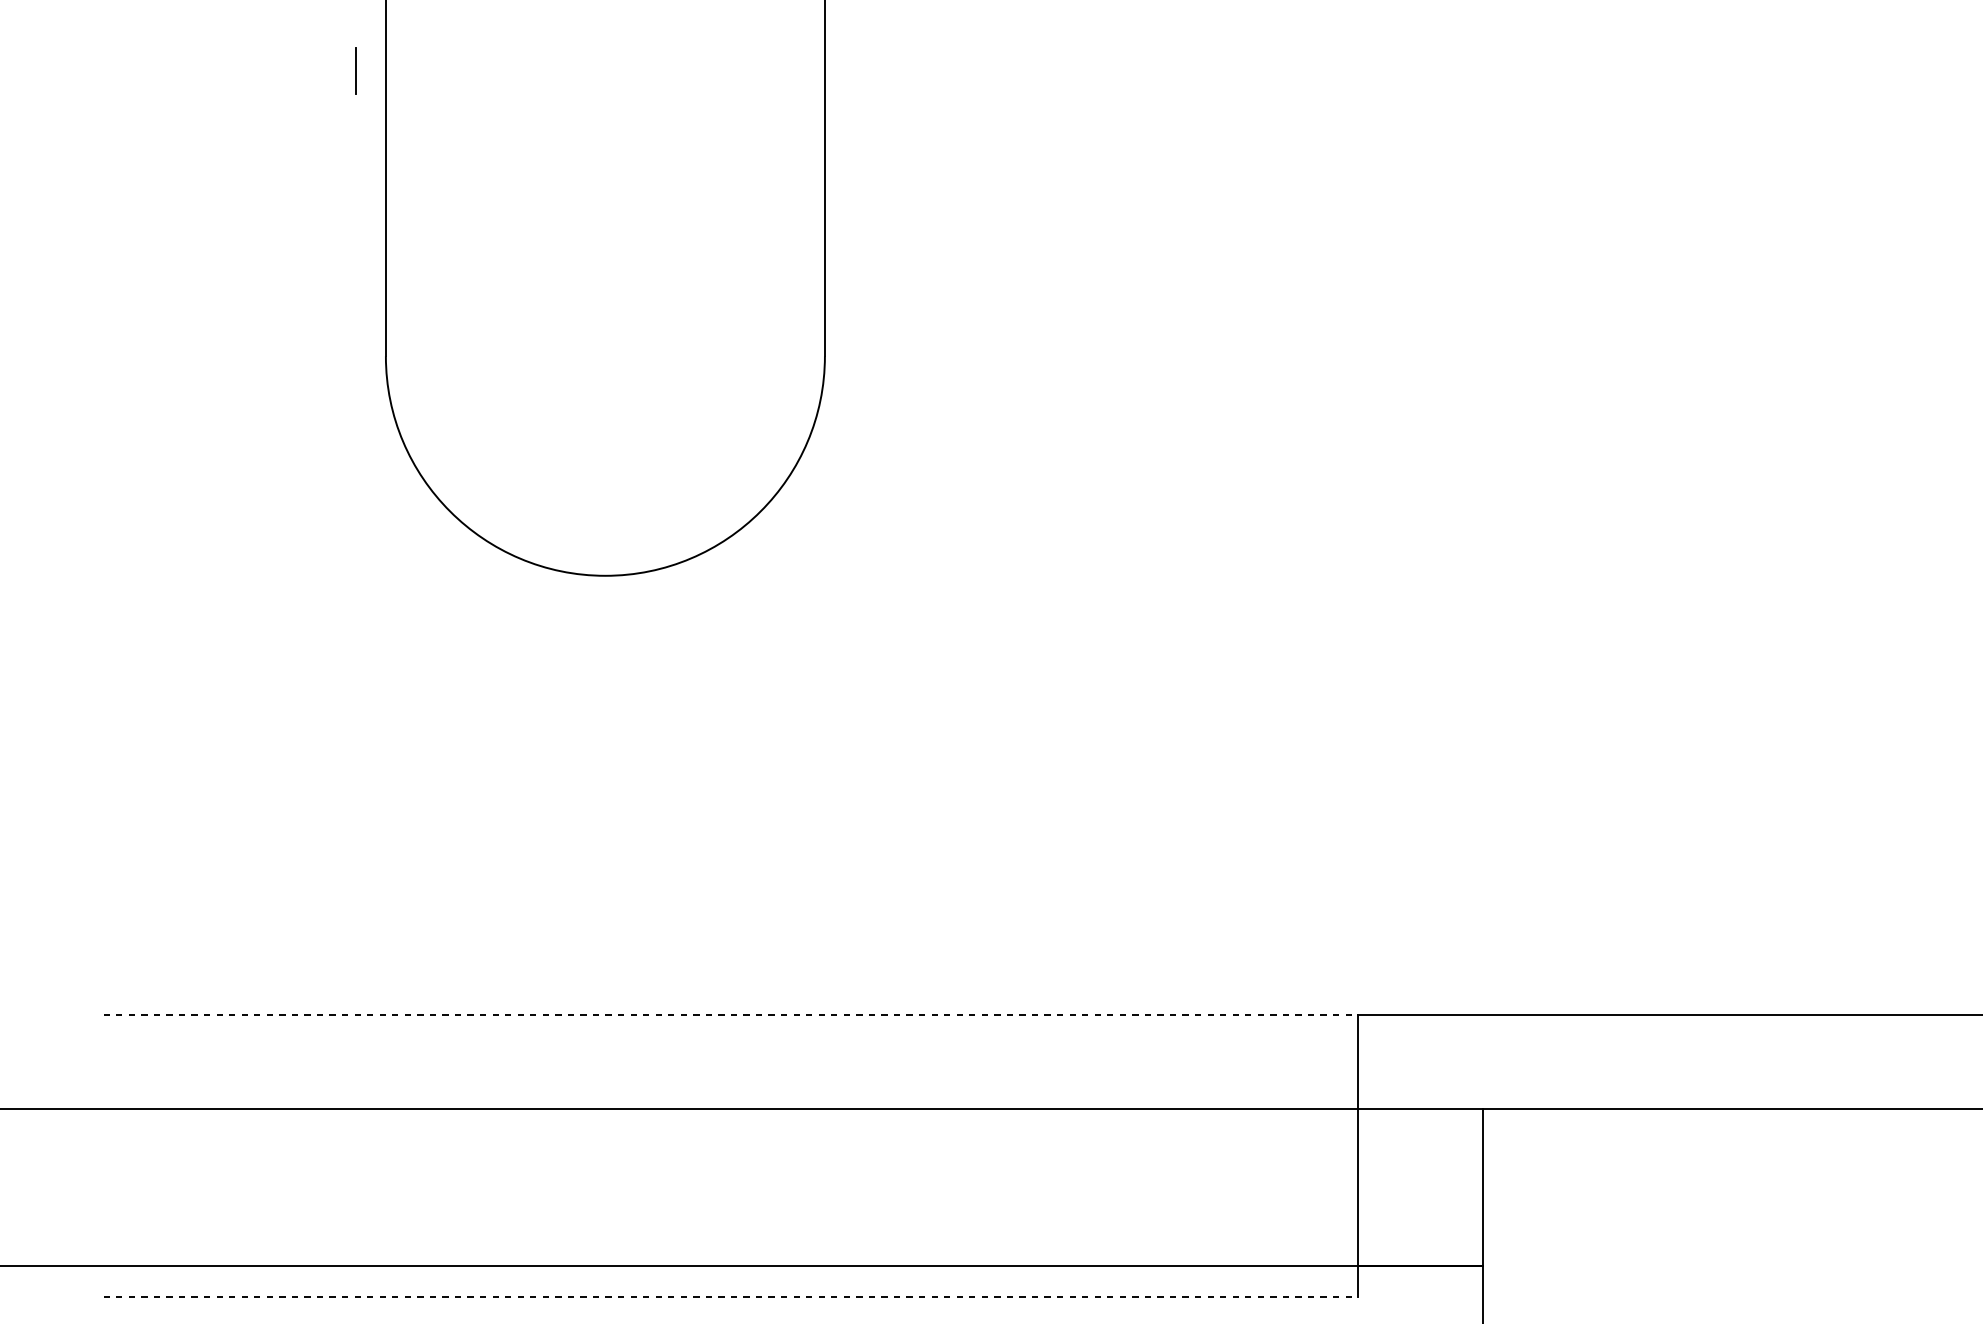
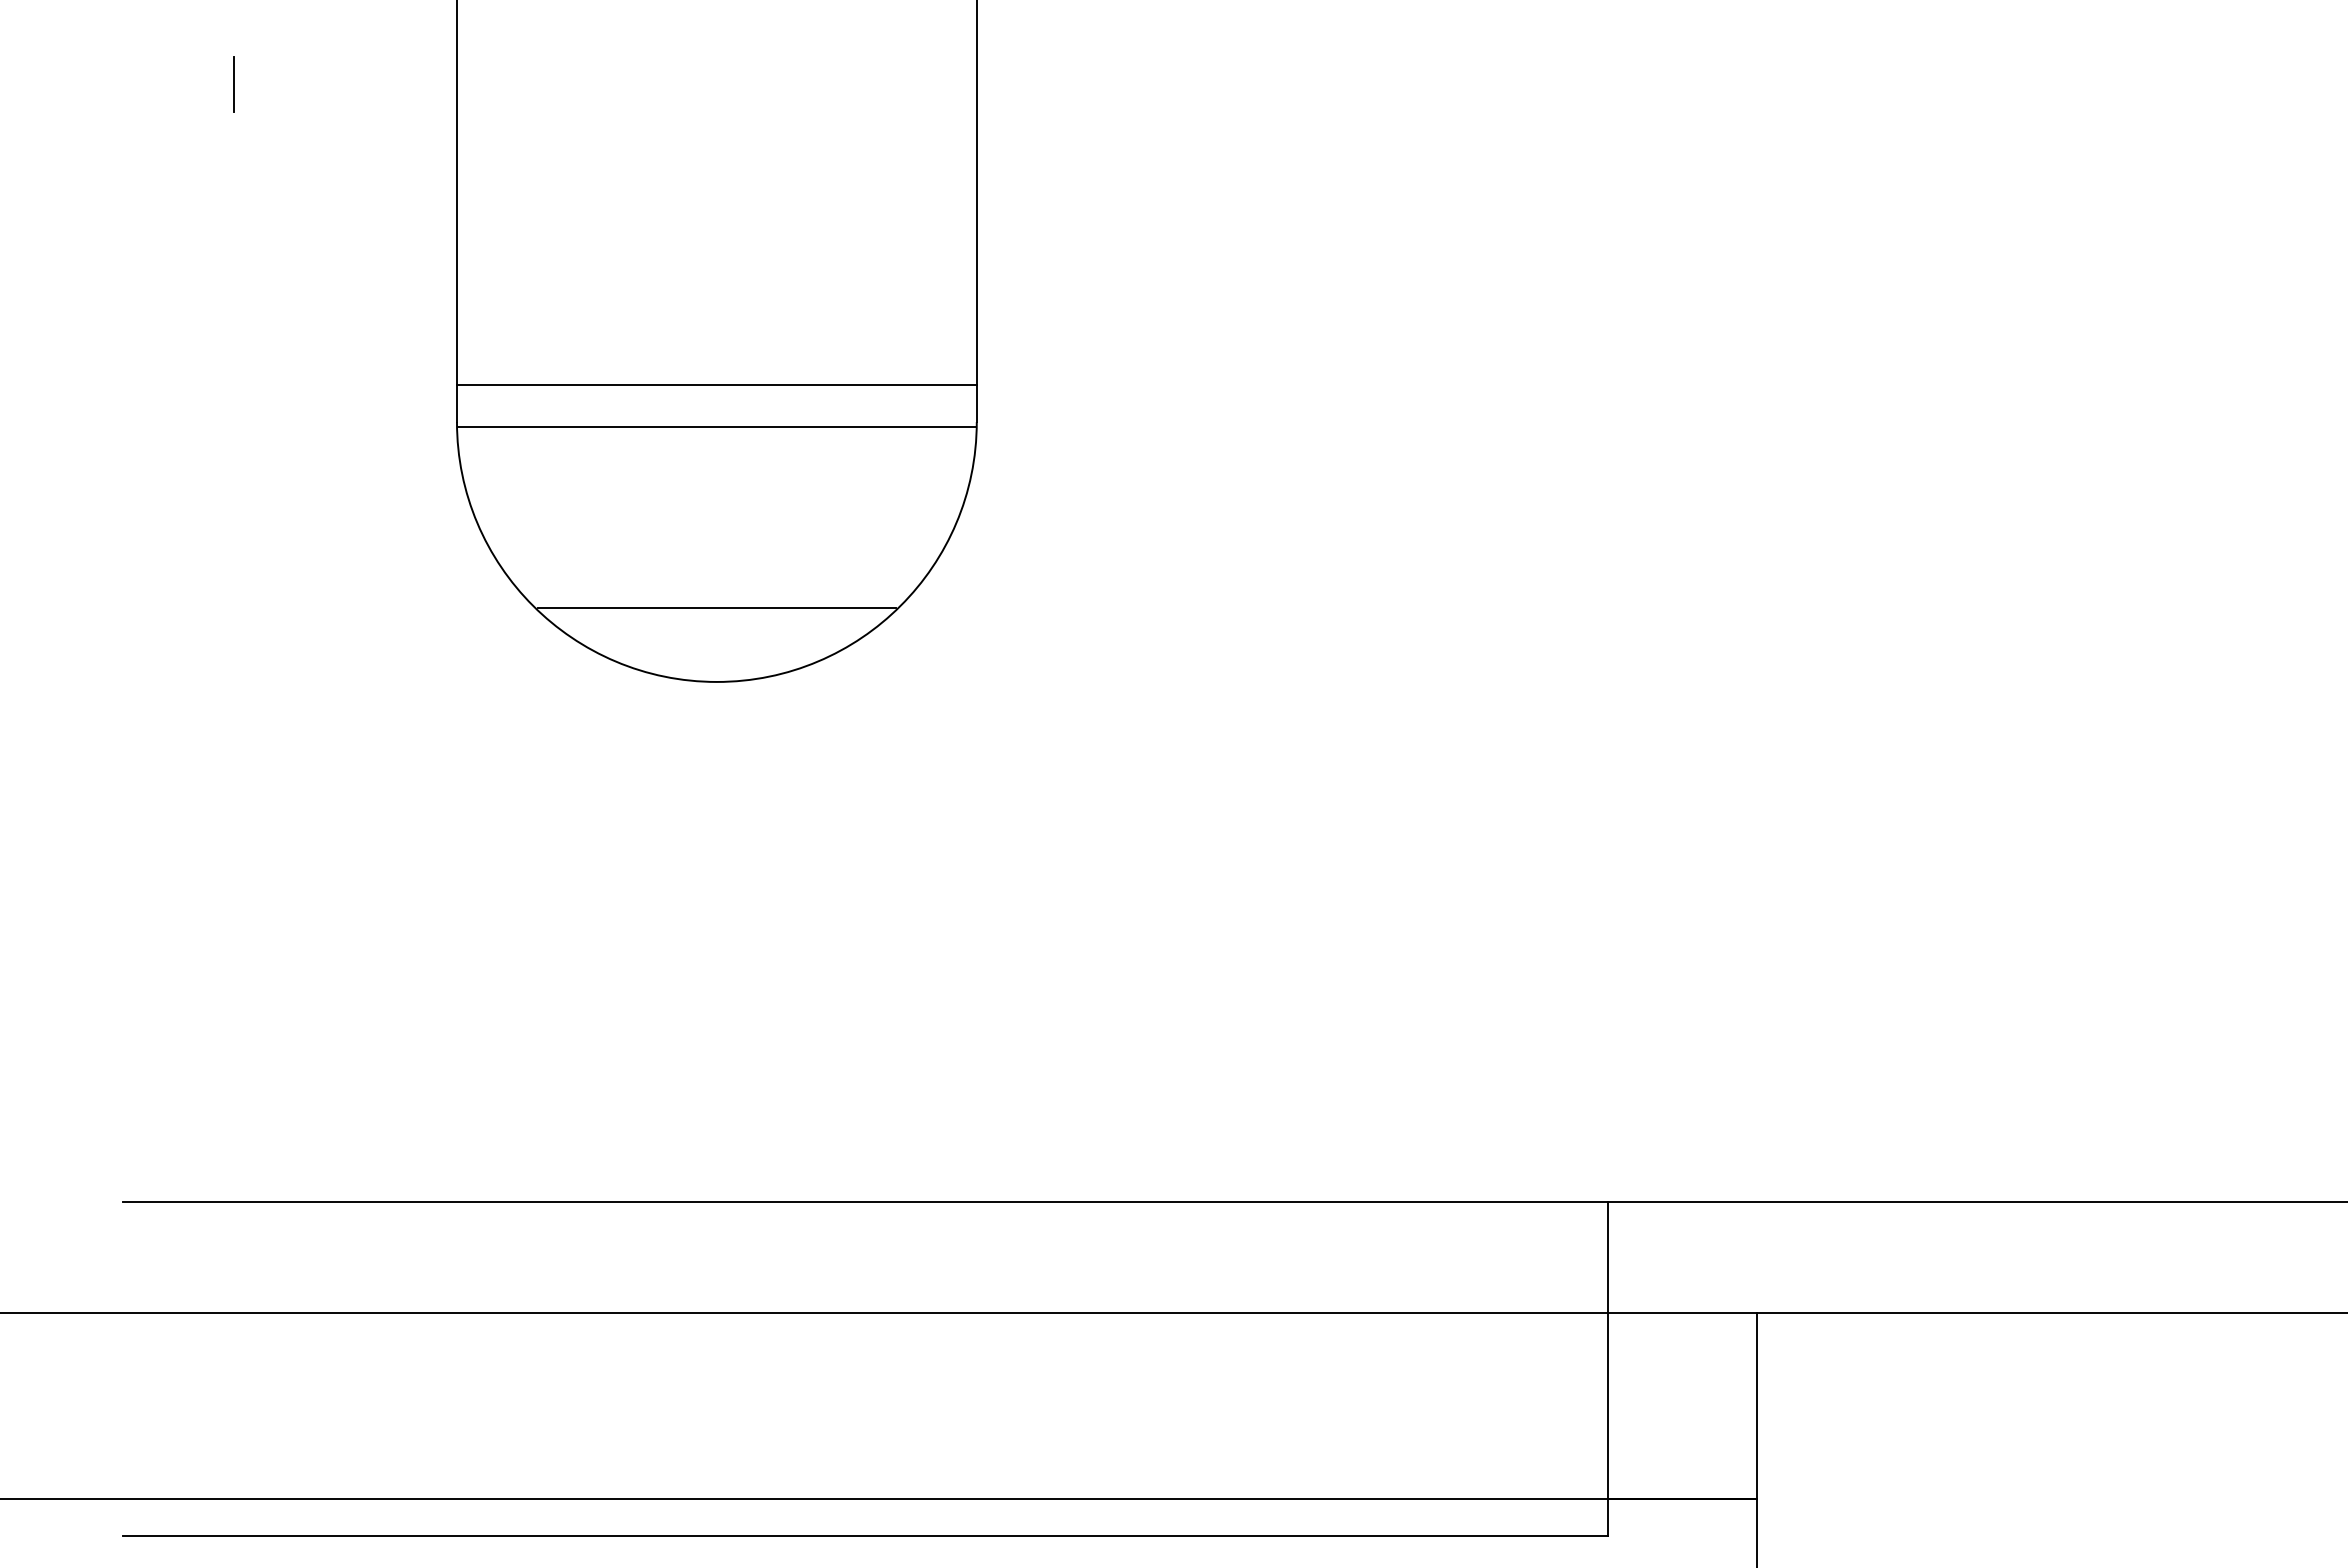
line: (355, 71) -> (233, 84), moved
line: (605, 324) -> (716, 384), added
line: (605, 360) -> (716, 427), added
line: (605, 513) -> (716, 608), added
line: (730, 1014) -> (865, 1201), dashed -> solid
line: (730, 1296) -> (865, 1535), dashed -> solid

